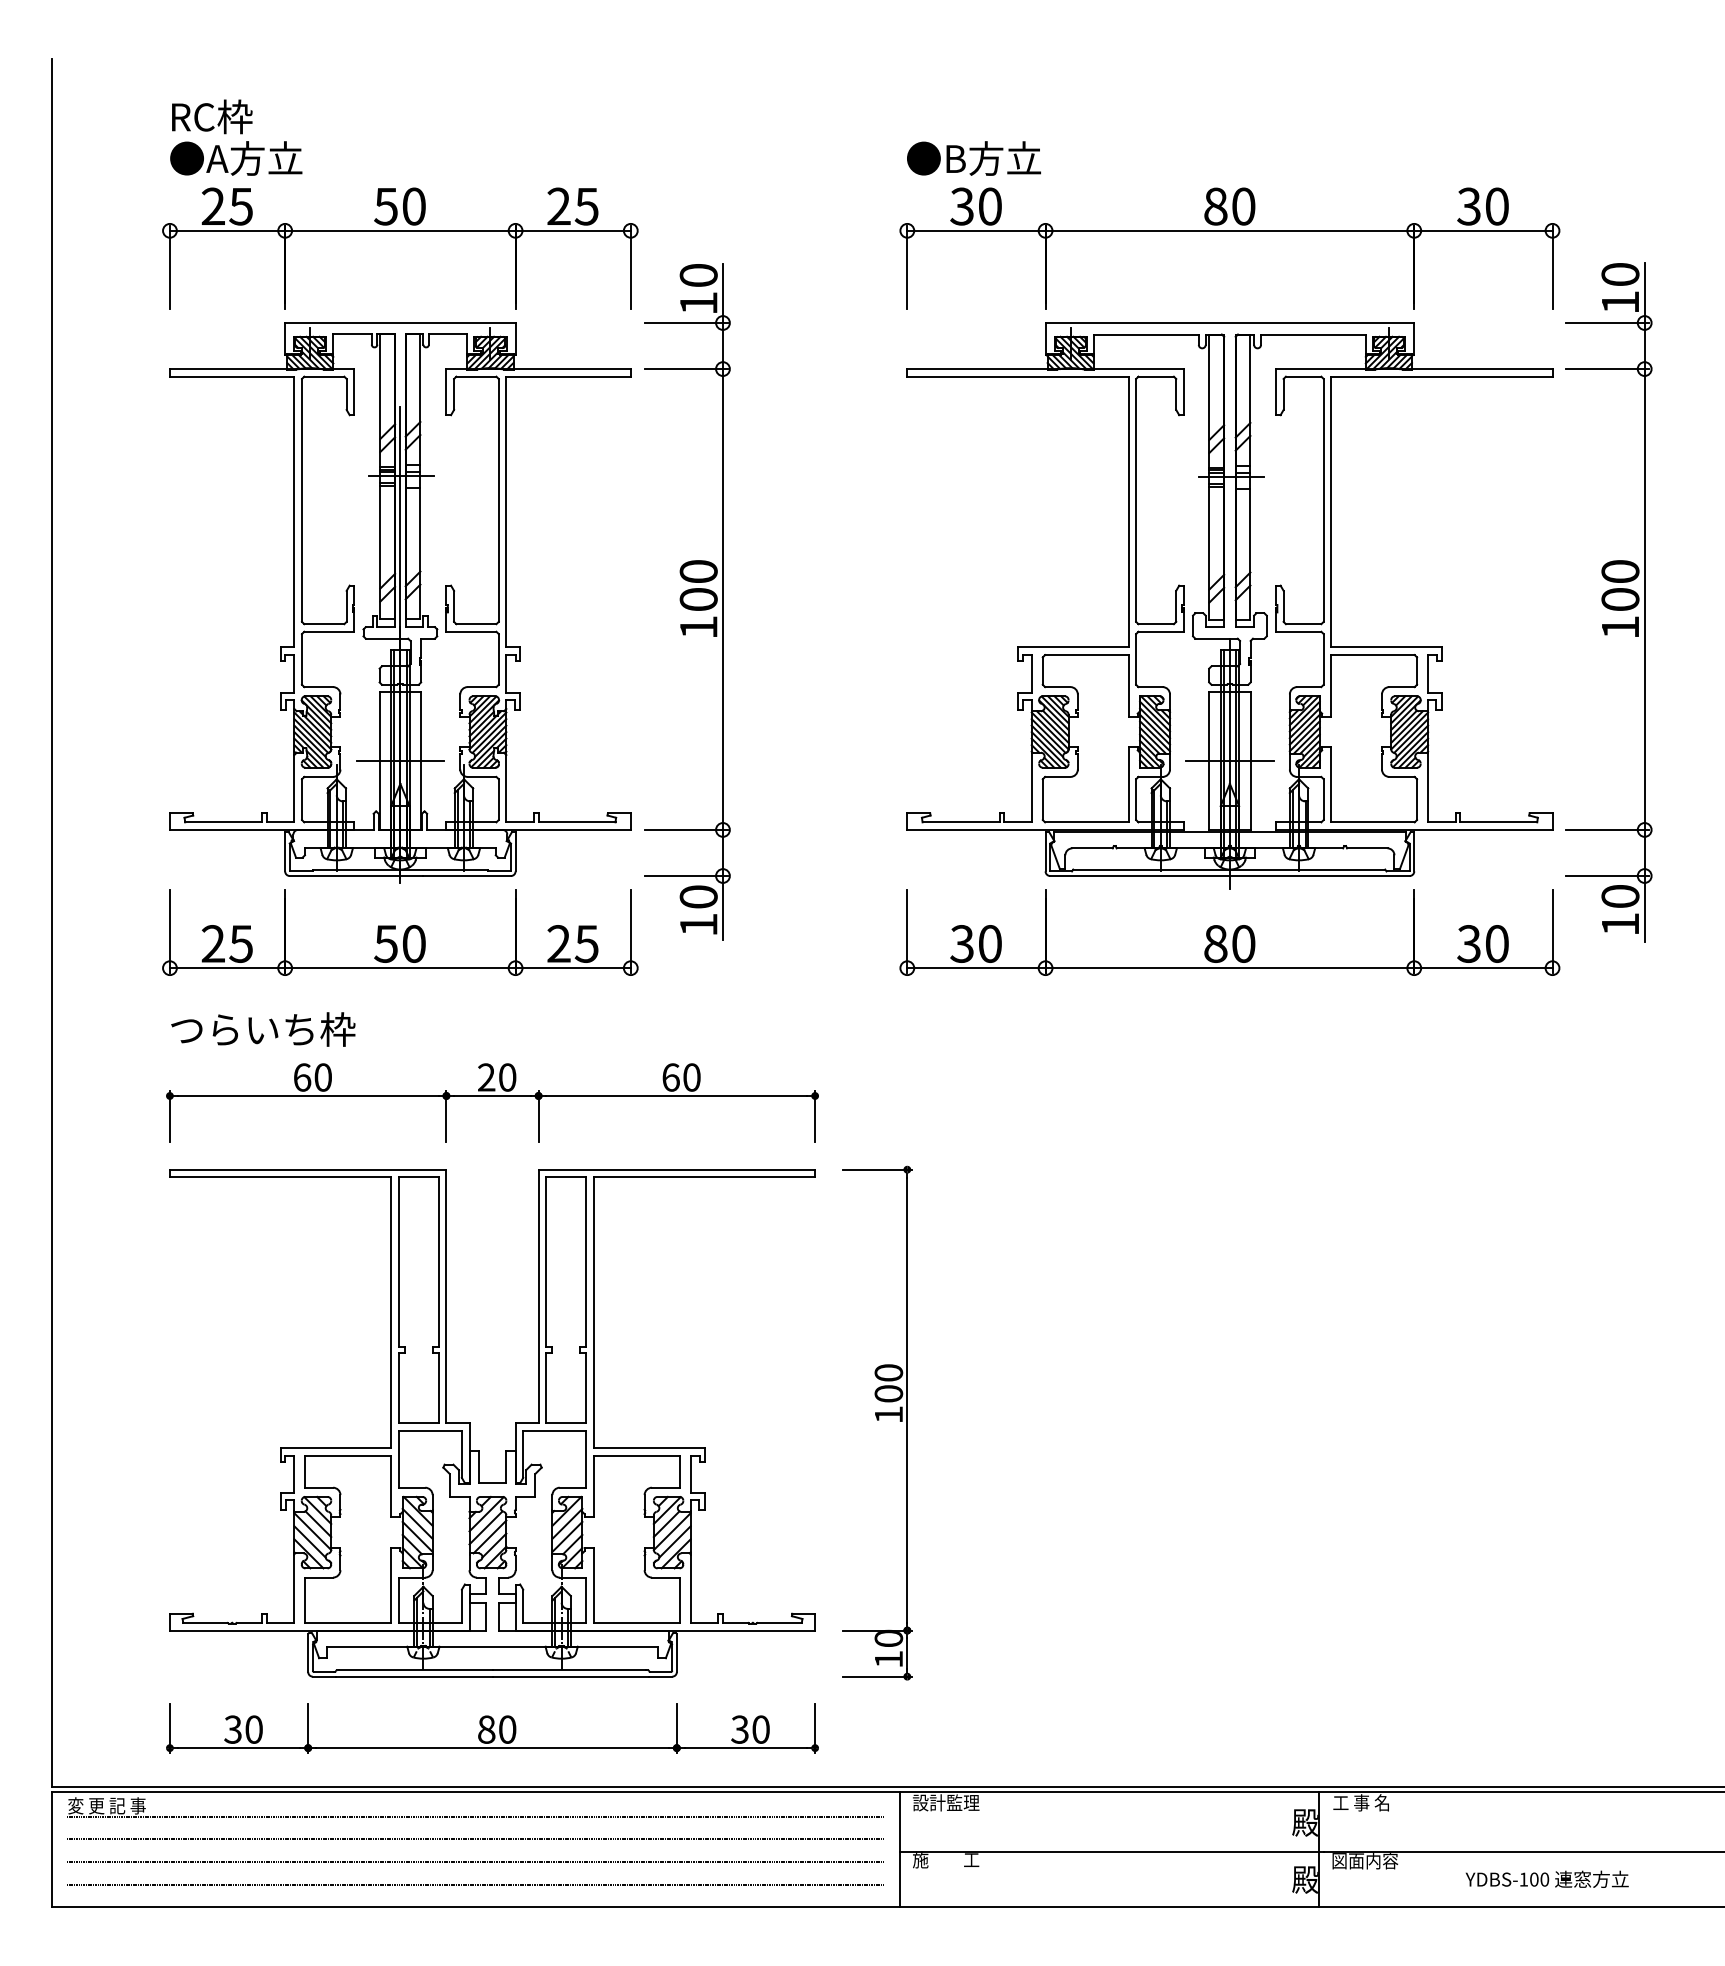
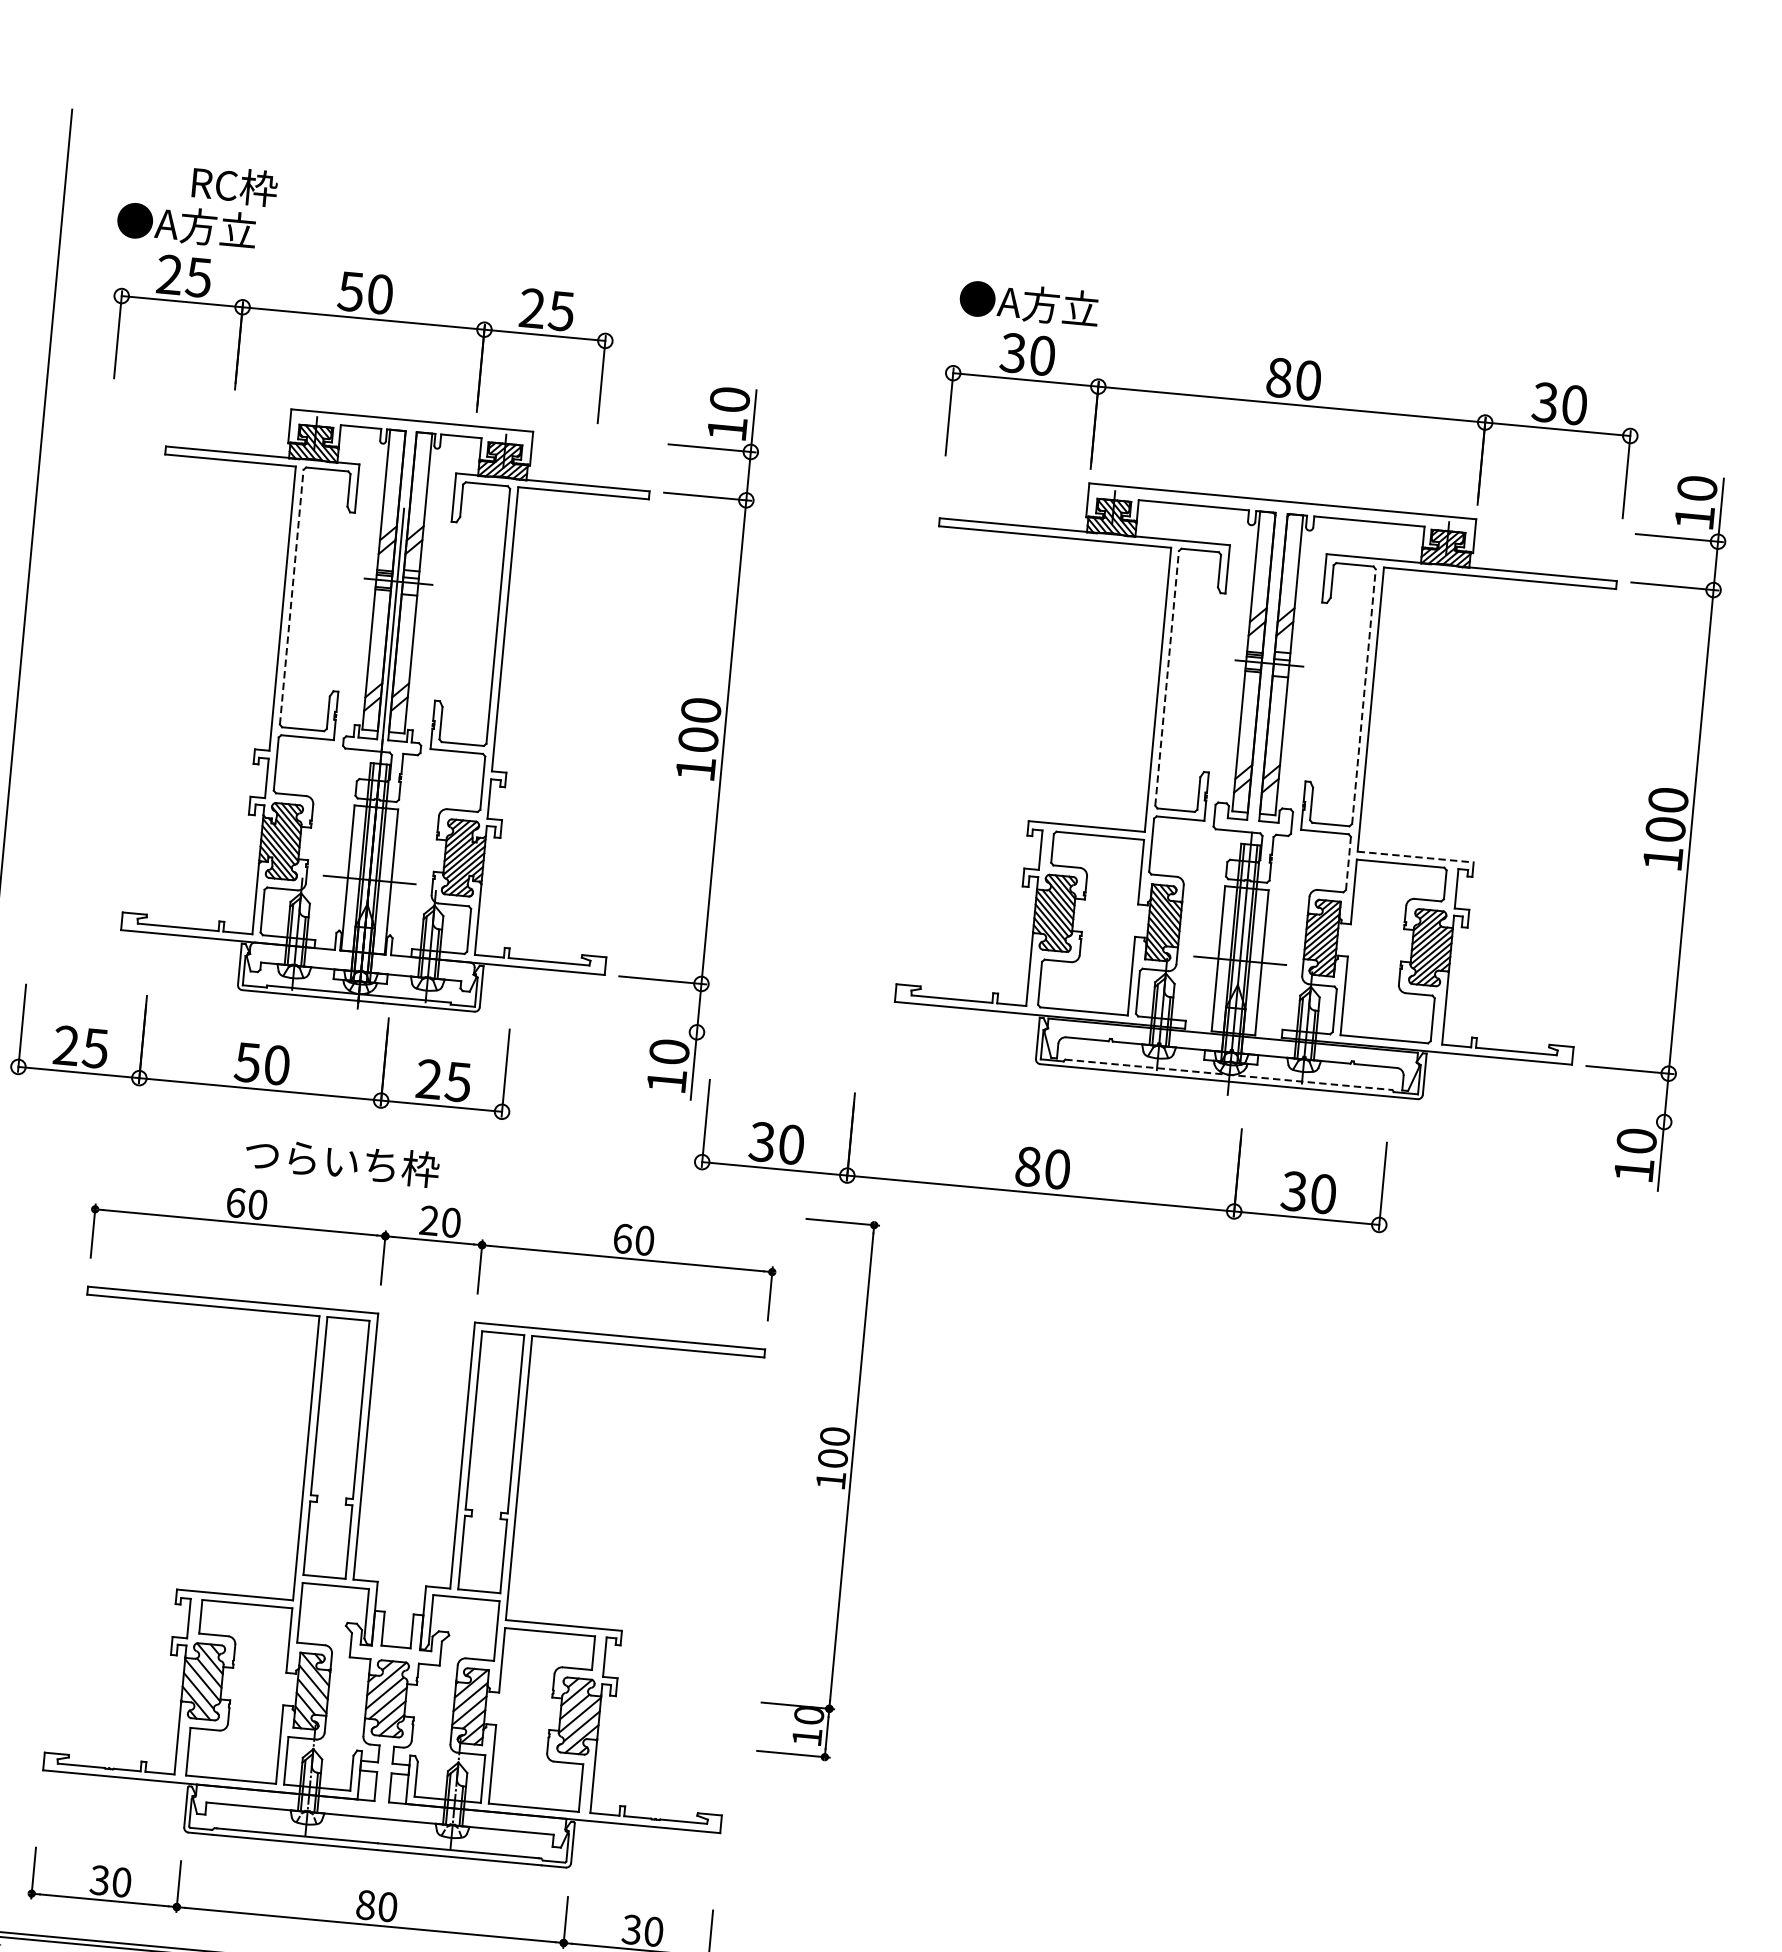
text: (236, 158) -> (187, 225), moved
text: (992, 158) -> (1049, 305), ●B方立 -> ●A方立
part: (400, 231) -> (363, 319), moved
line: (301, 499) -> (291, 596), solid -> dashed
line: (1136, 499) -> (1167, 677), solid -> dashed
line: (1323, 499) -> (1363, 695), solid -> dashed
line: (1387, 647) -> (1416, 857), solid -> dashed
line: (1323, 658) -> (1348, 862), solid -> dashed
line: (1229, 869) -> (1229, 1074), solid -> dashed
line: (685, 876) -> (657, 1029), removed
line: (1607, 876) -> (1625, 1118), removed
part: (400, 932) -> (263, 1051), moved
part: (1229, 932) -> (1043, 1156), moved
text: (263, 1029) -> (342, 1161), moved
part: (877, 1422) -> (818, 1487), moved

